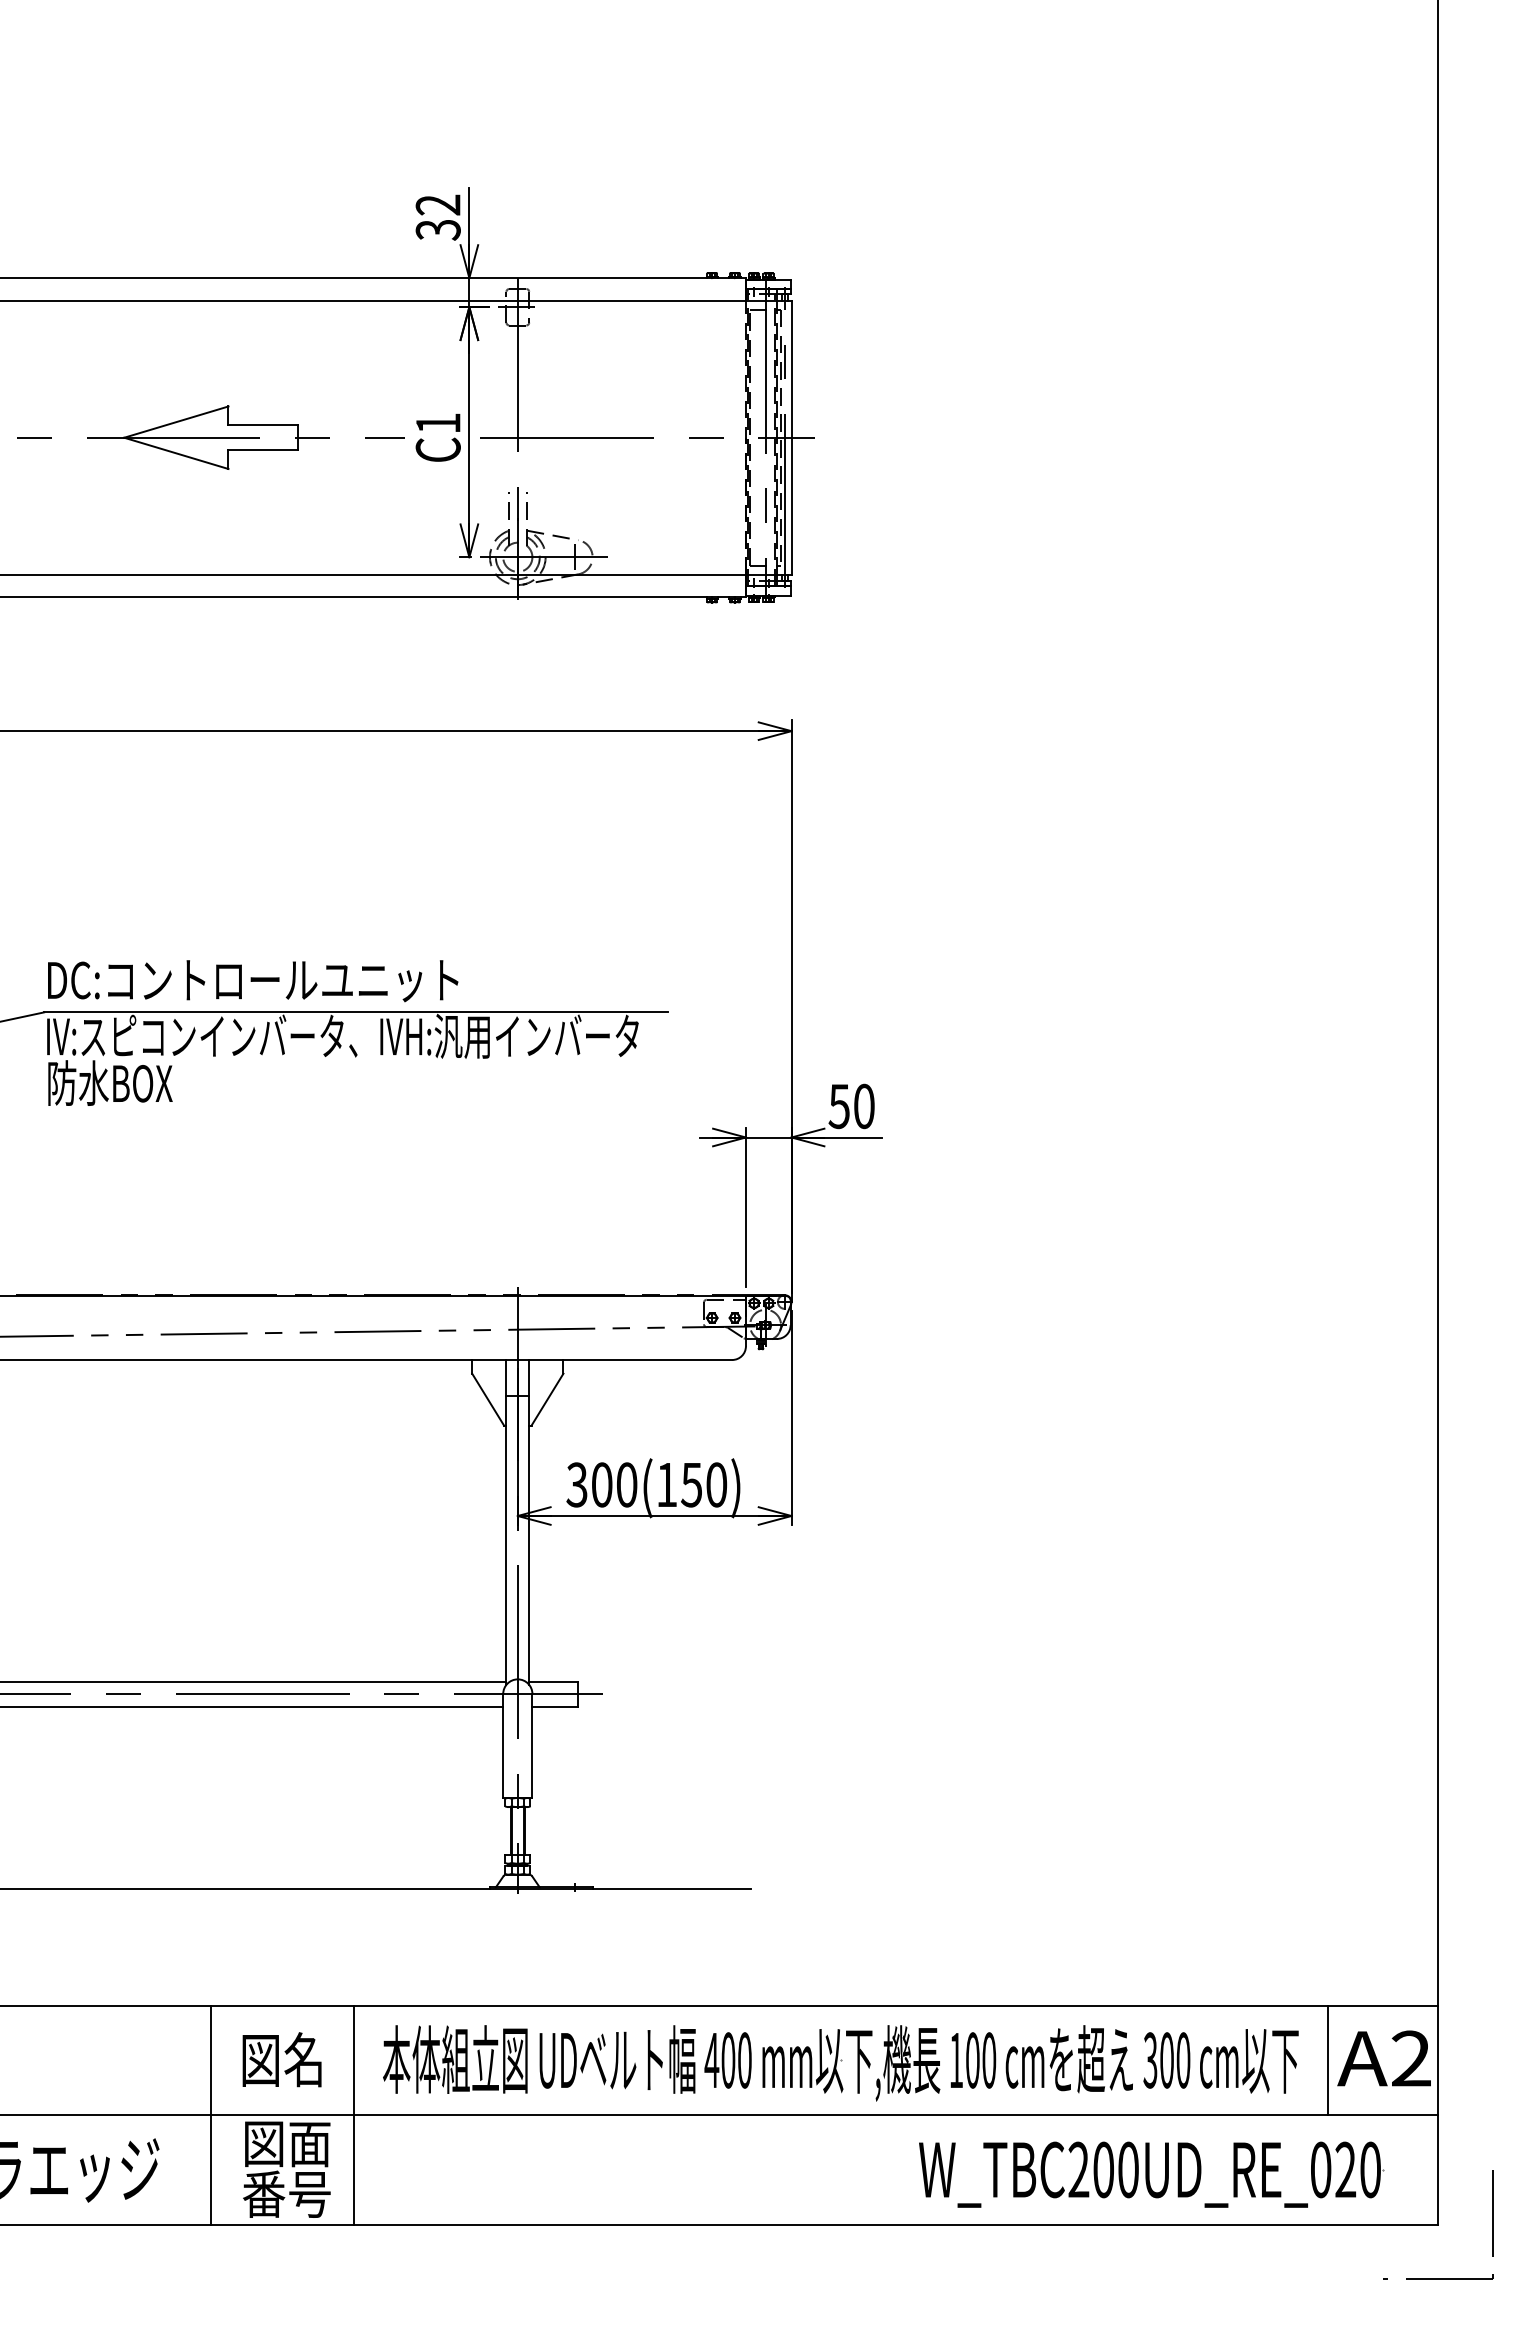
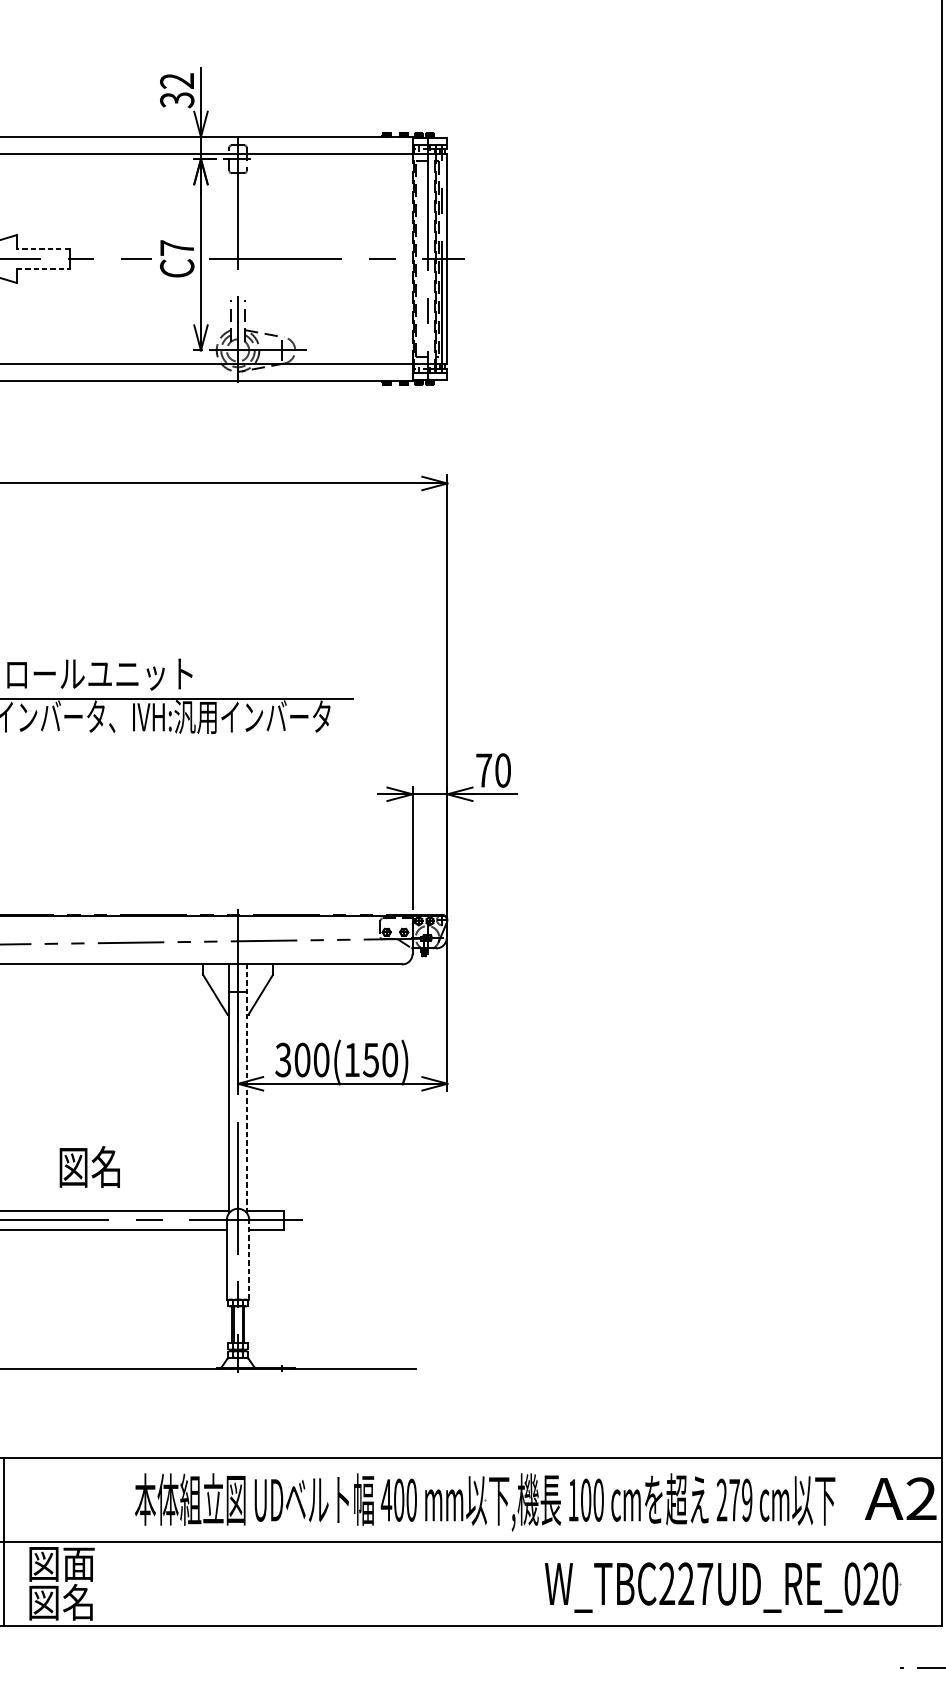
text: (438, 423) -> (177, 248), C1 -> C7
line: (263, 425) -> (43, 249), solid -> dashed
line: (263, 450) -> (43, 268), solid -> dashed
text: (838, 1106) -> (483, 770), 50 -> 70
line: (529, 1521) -> (246, 1088), solid -> dashed
line: (532, 1745) -> (249, 1259), solid -> dashed
text: (281, 2059) -> (89, 1166), moved
text: (1166, 2060) -> (734, 1500), 300 -> 279
line: (1328, 2060) -> (858, 1500), removed
line: (353, 2114) -> (112, 1541), removed
text: (1115, 2169) -> (695, 1583), W_TBC200UD_RE_020 -> W_TBC227UD_RE_020
text: (286, 2193) -> (61, 1602), 番号 -> 図名

